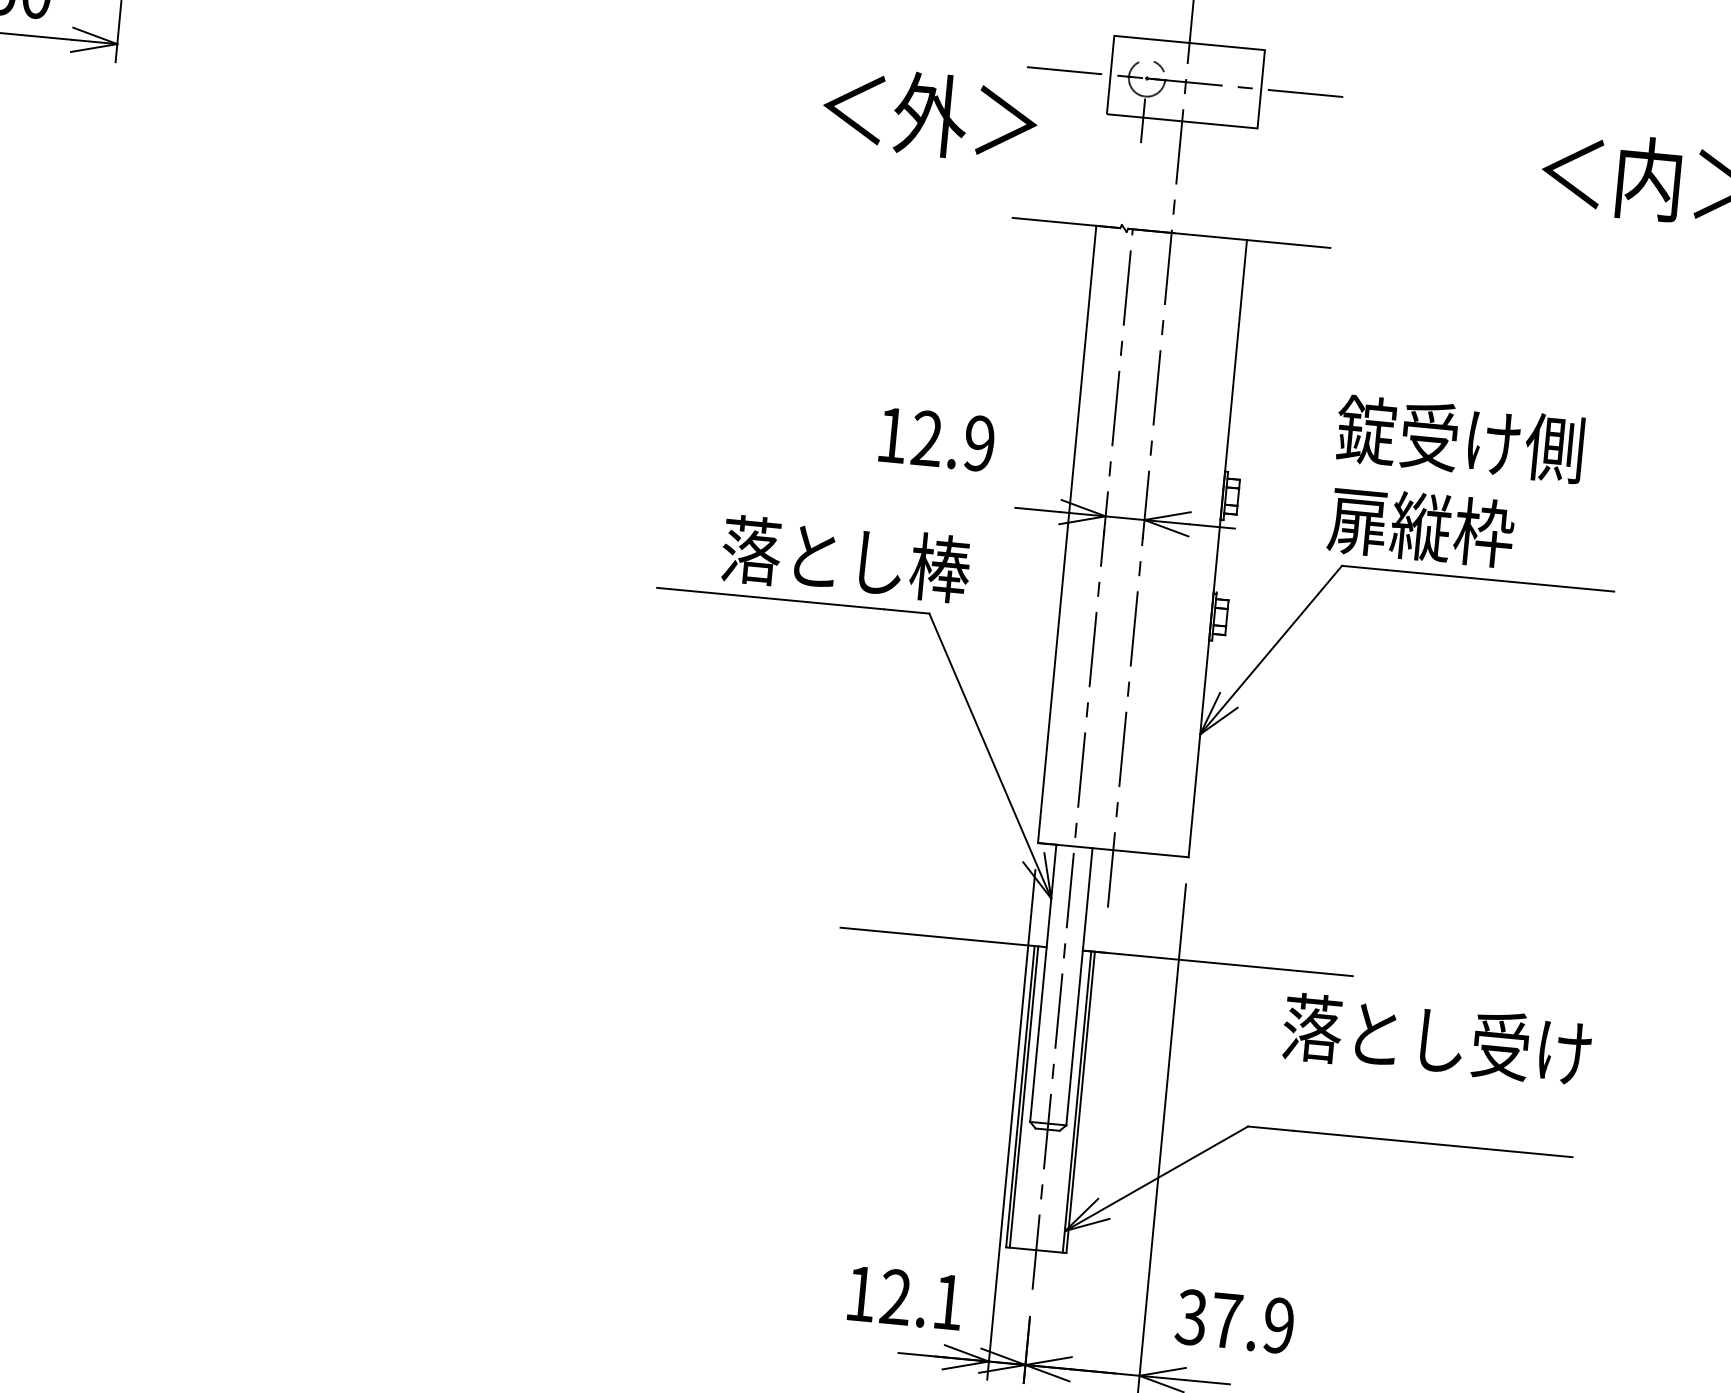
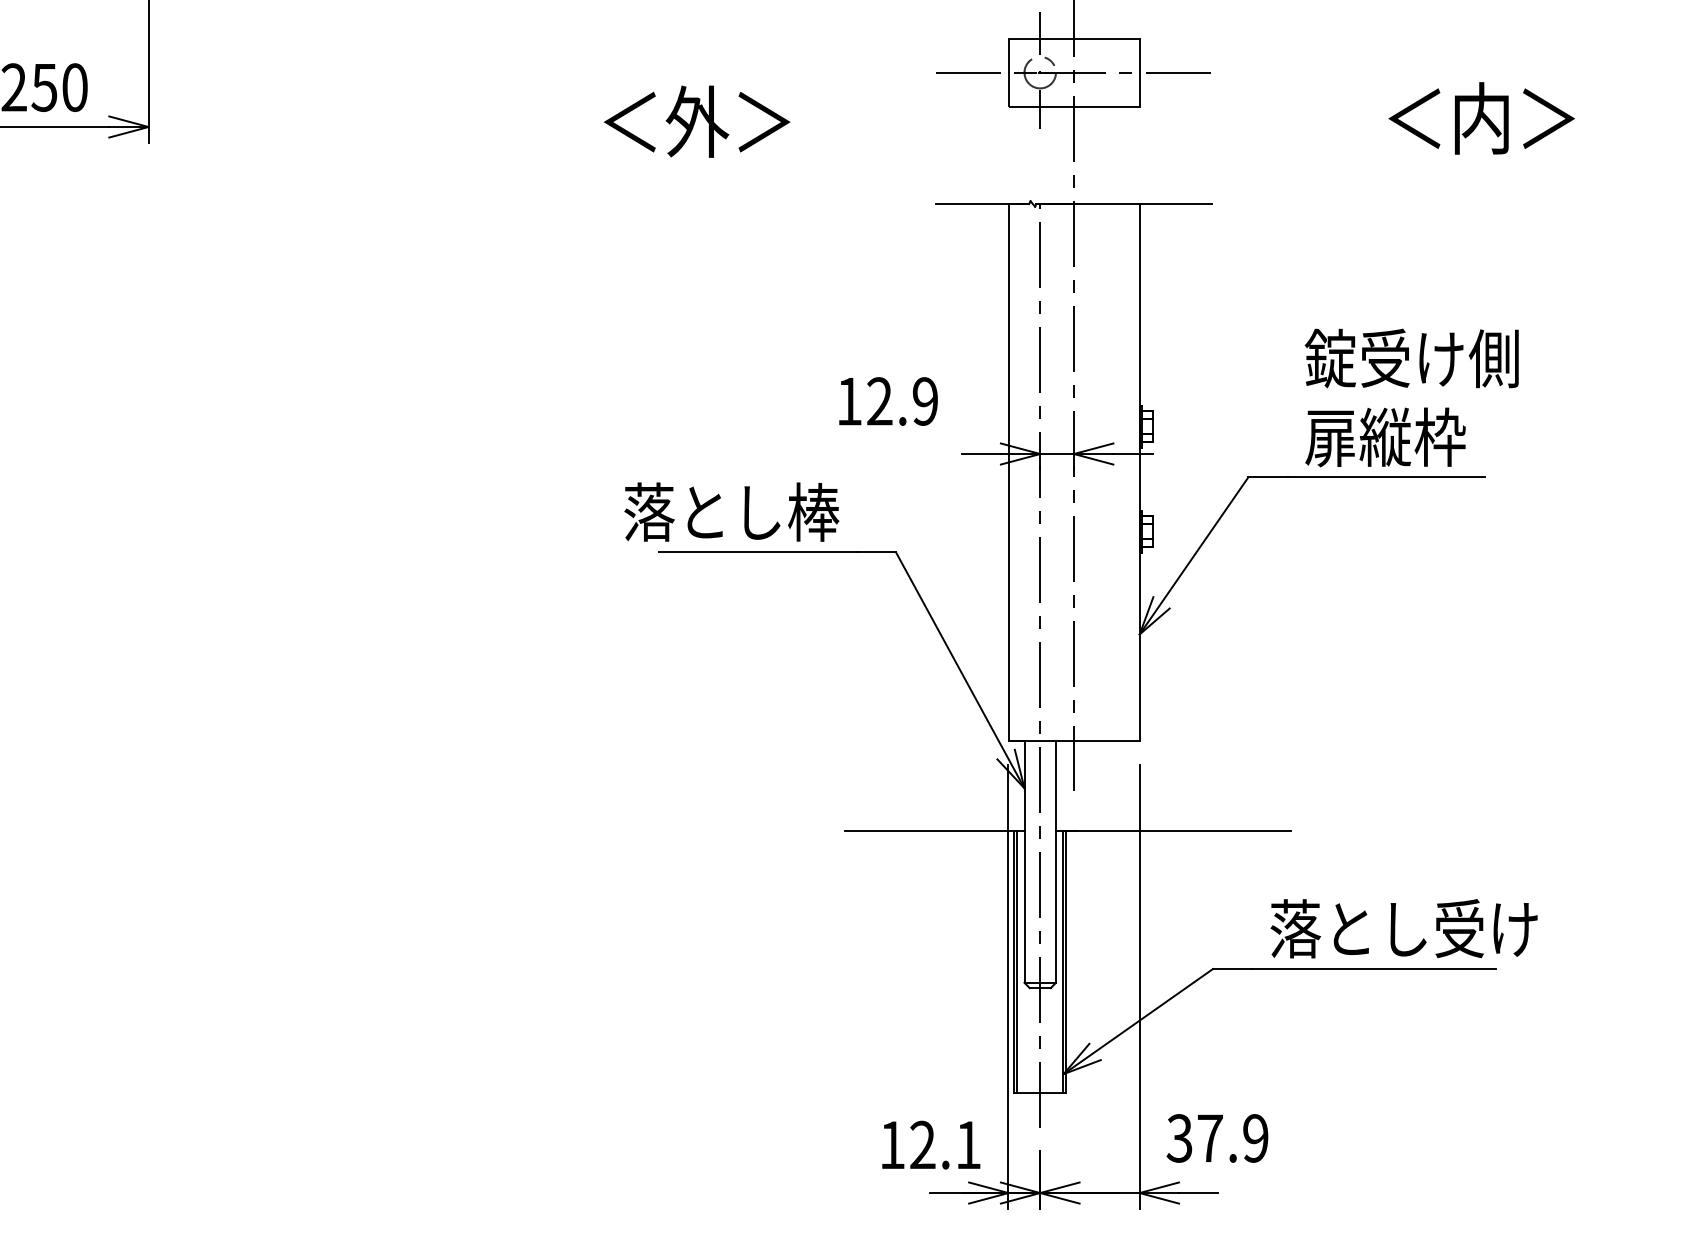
line: (1151, 33) -> (1040, 33), added
text: (930, 114) -> (697, 121), moved
text: (1455, 483) -> (1411, 397), moved
text: (845, 558) -> (731, 511), moved
text: (1436, 1039) -> (1403, 928), moved

